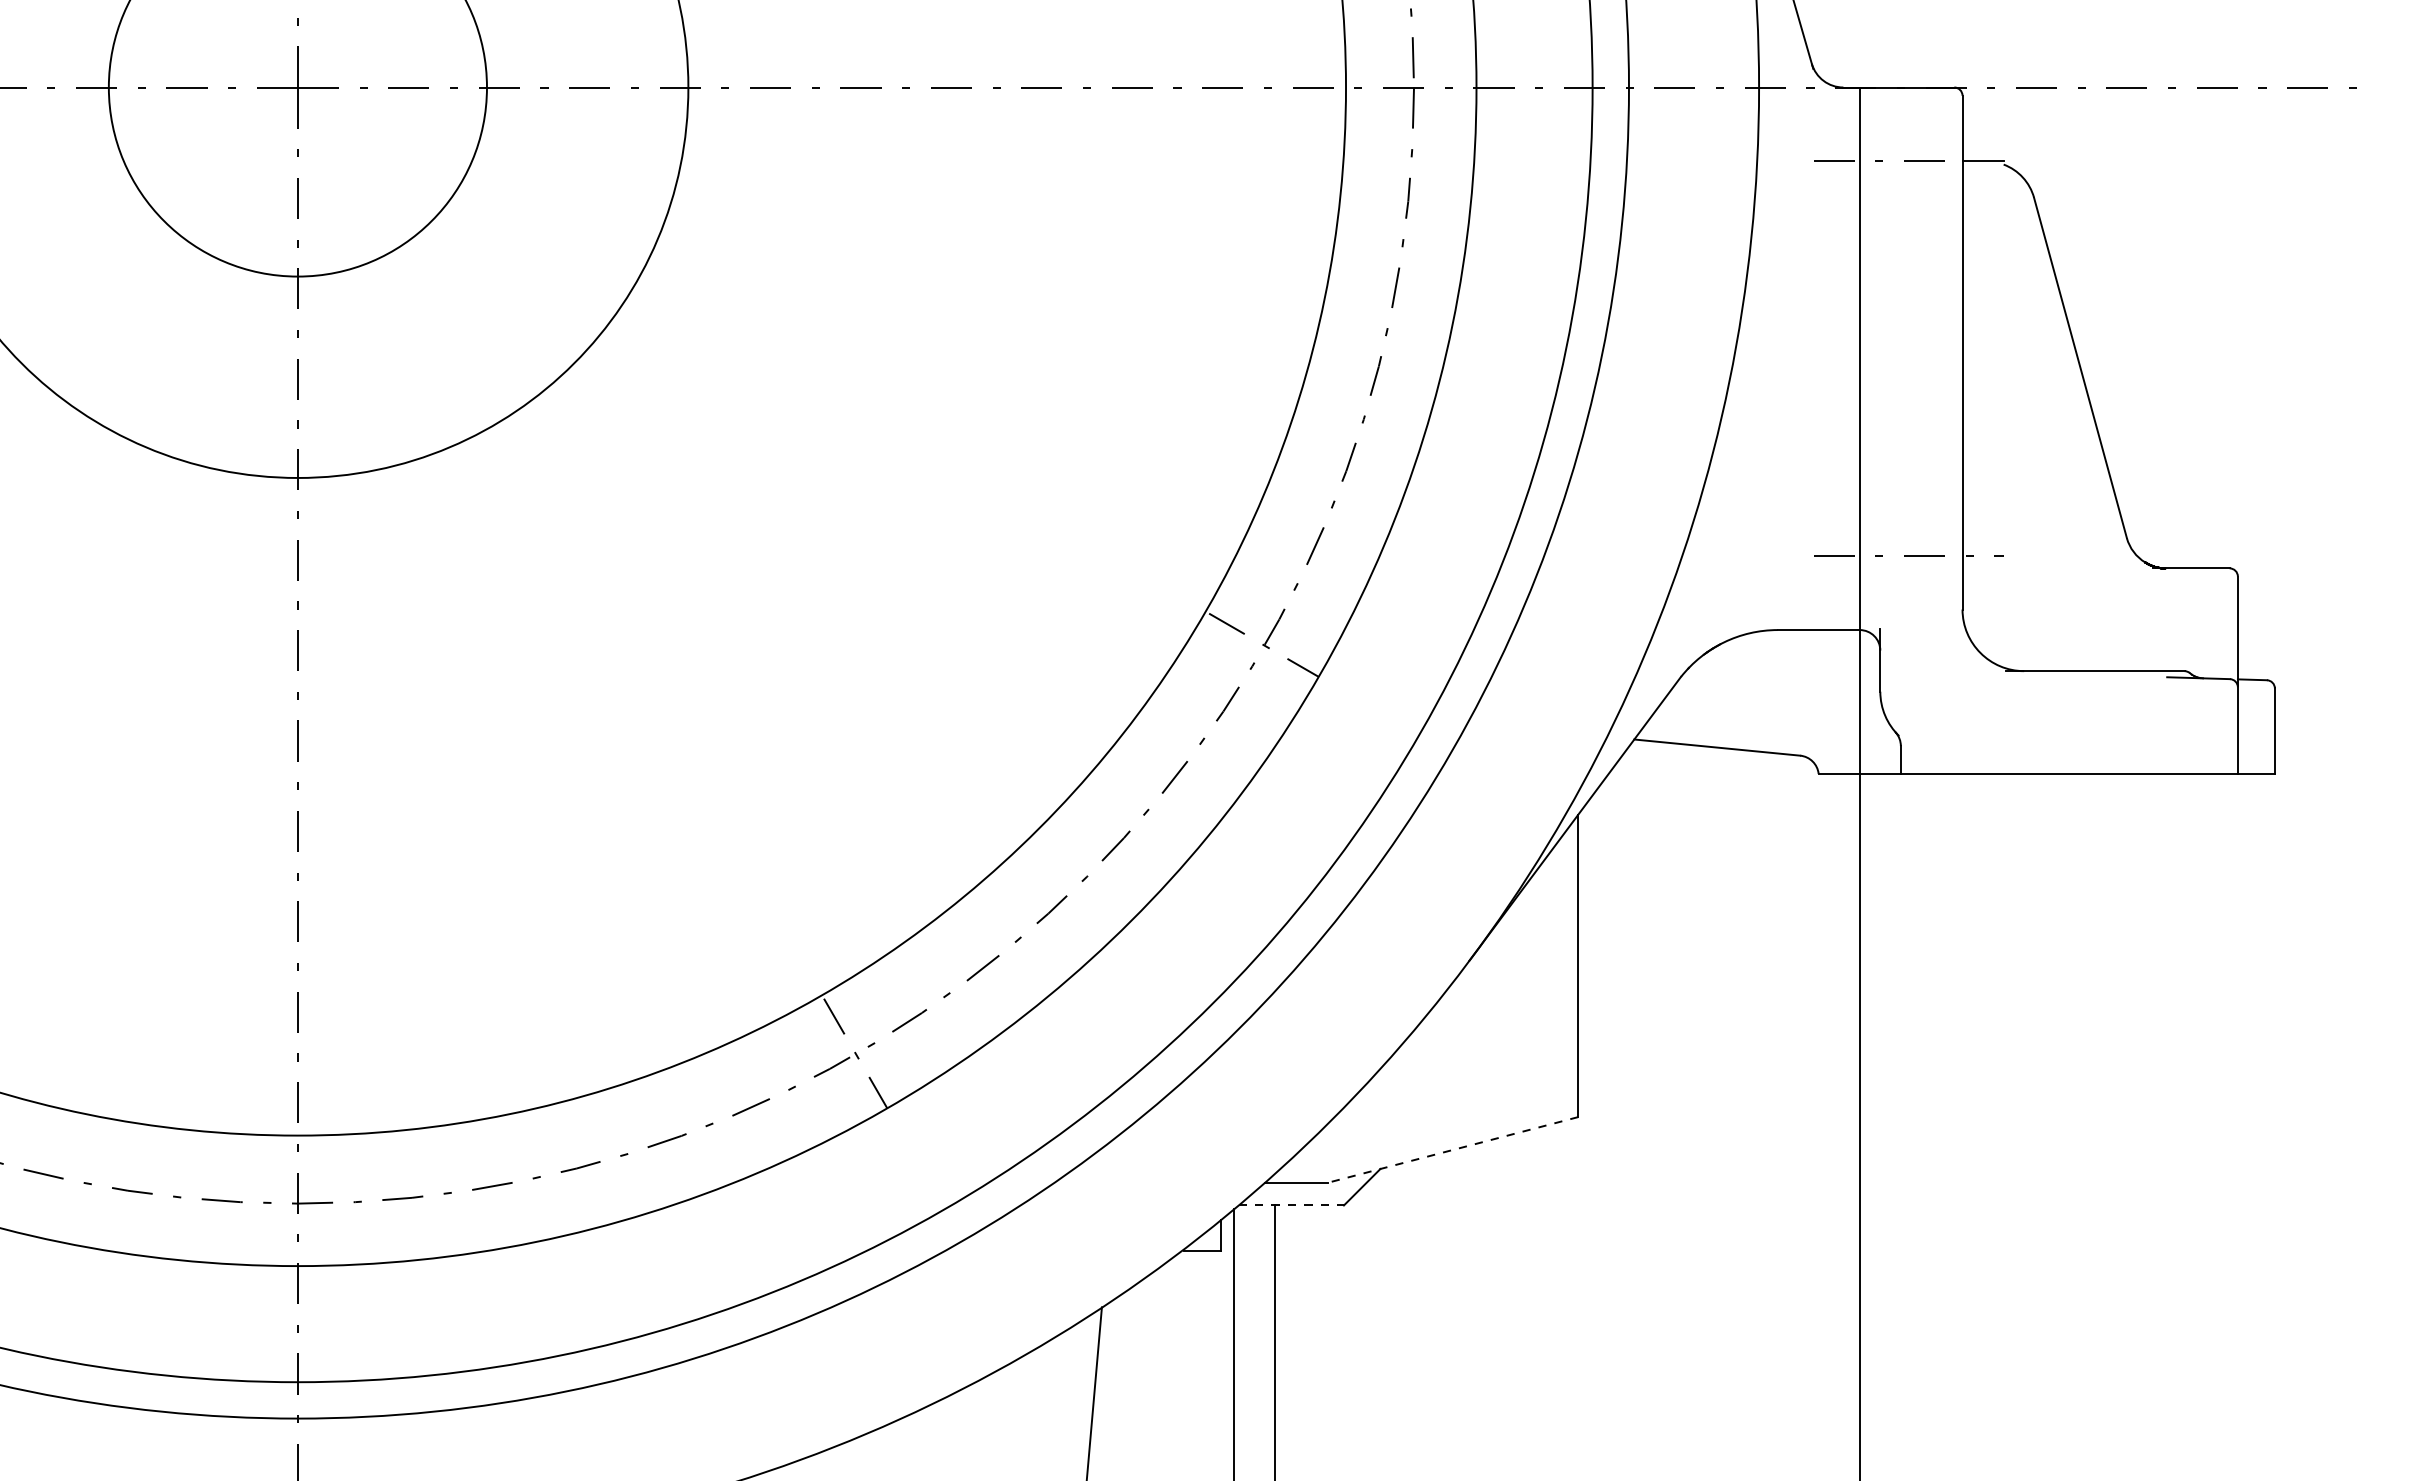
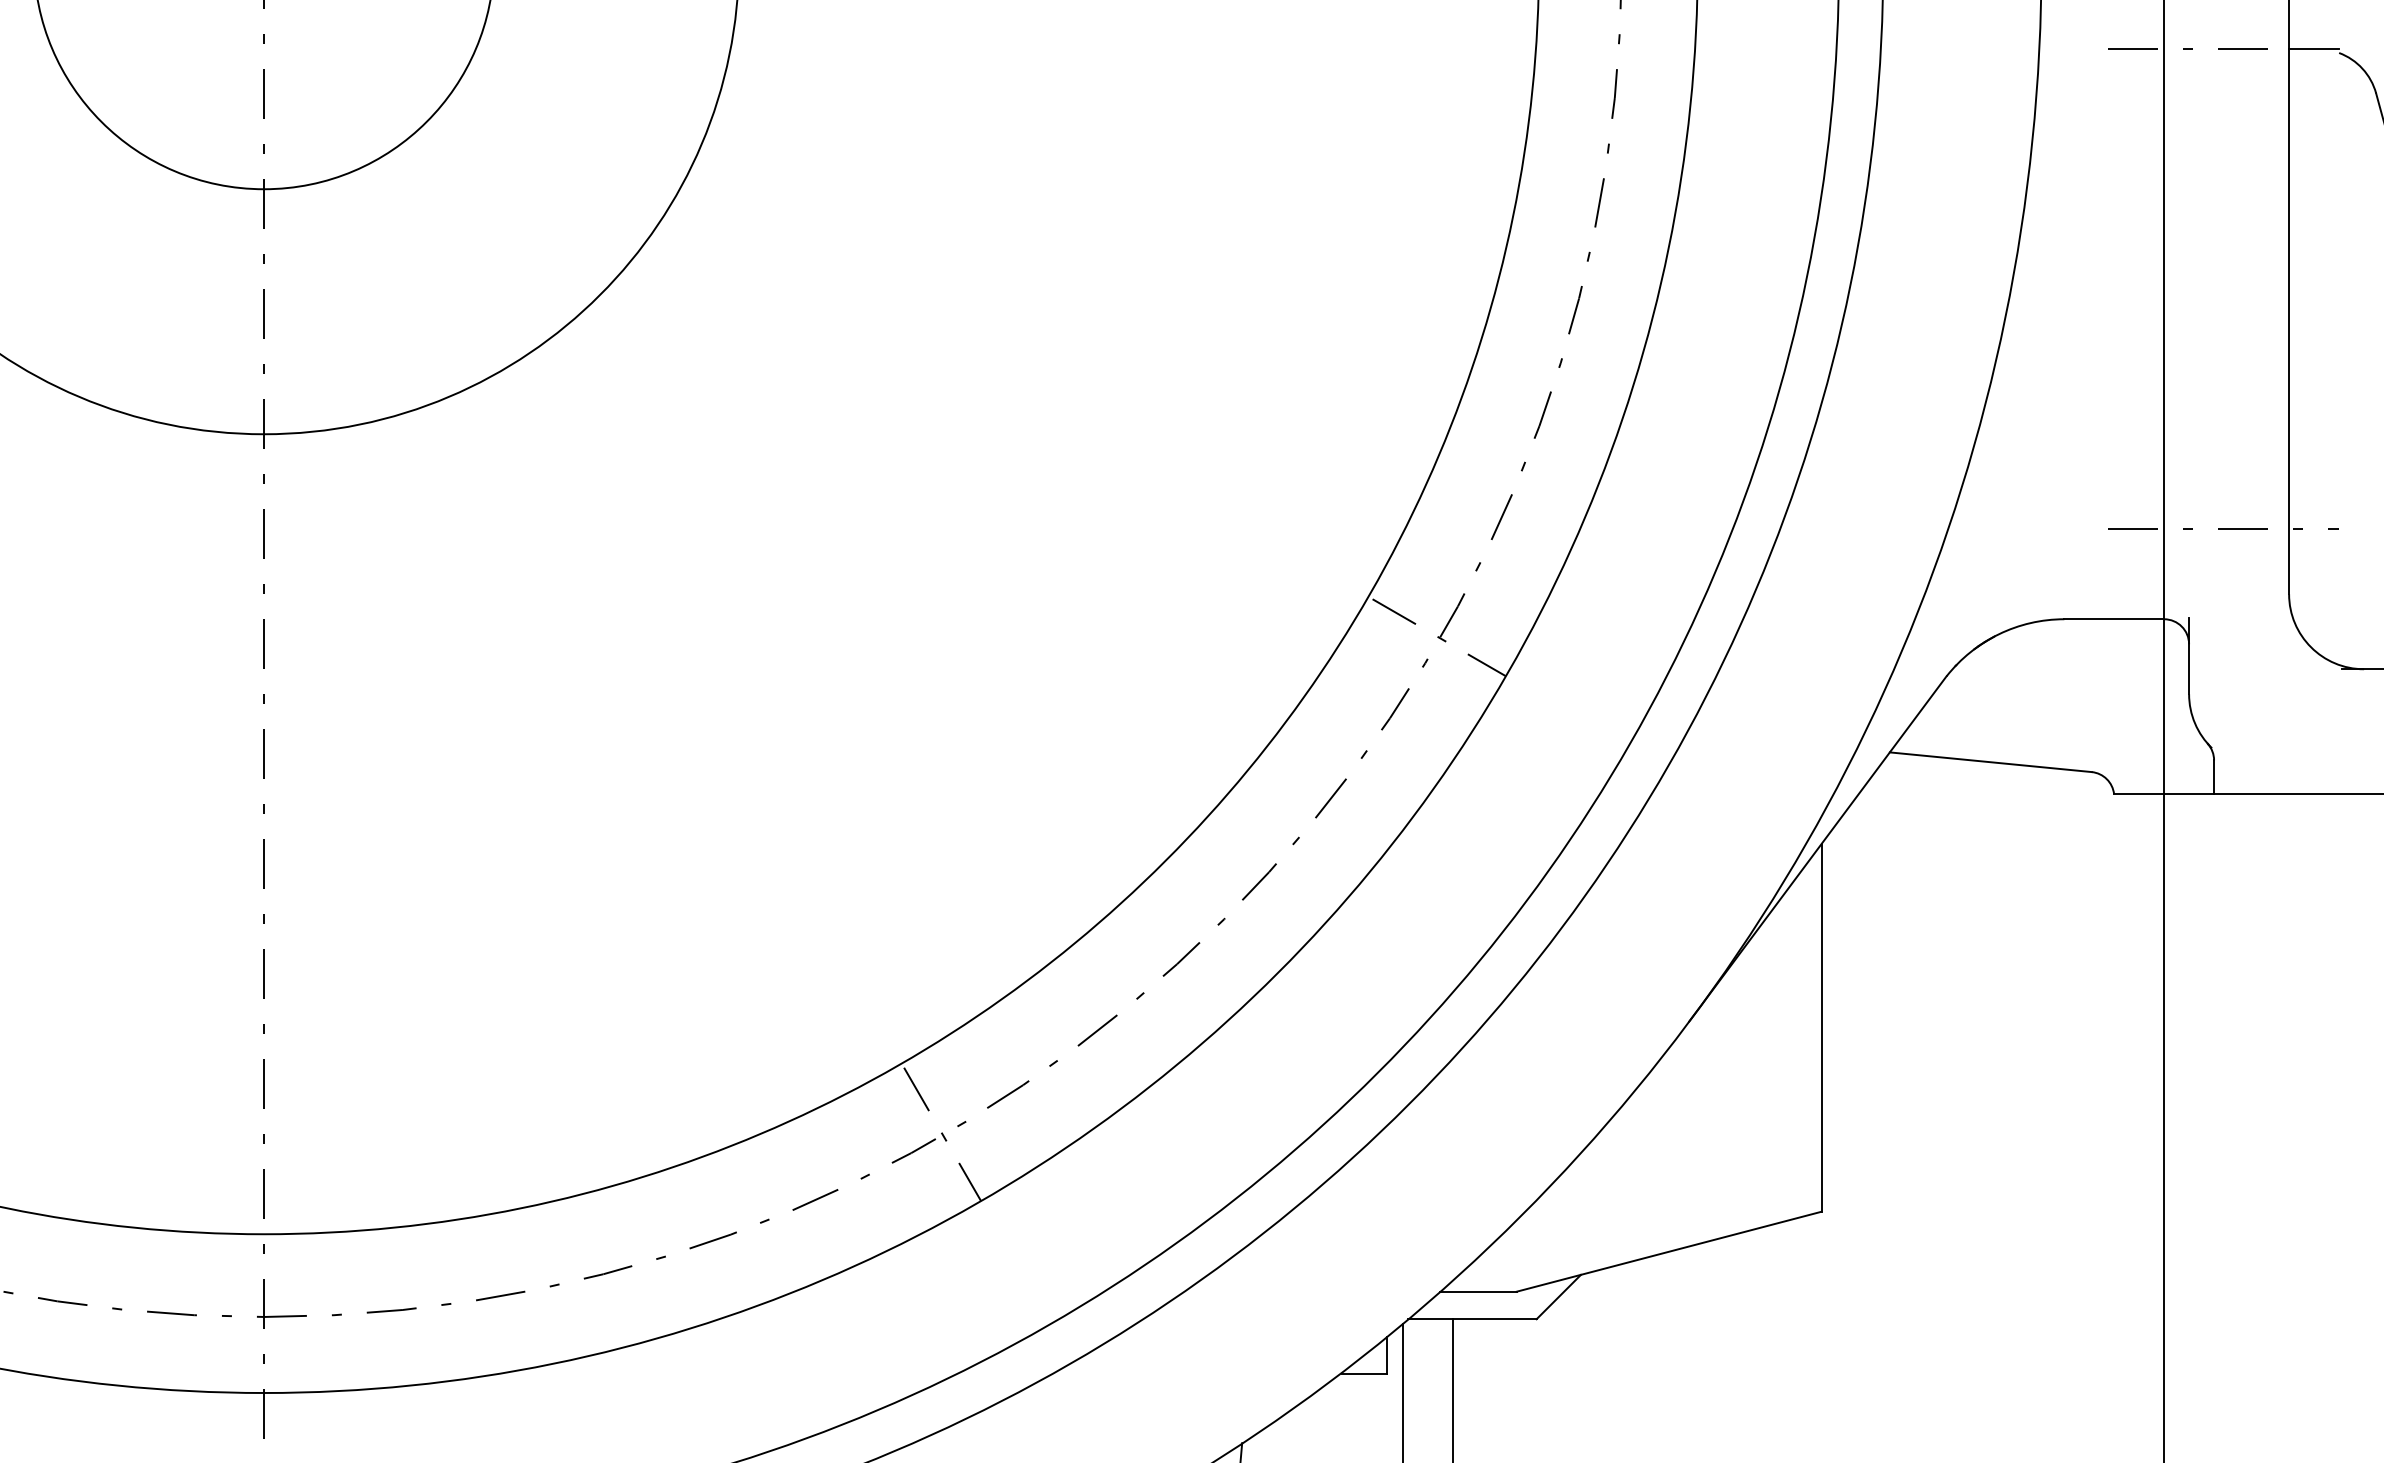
line: (1452, 1149) -> (1668, 1251), dashed -> solid
line: (1291, 1205) -> (1472, 1319), dashed -> solid

